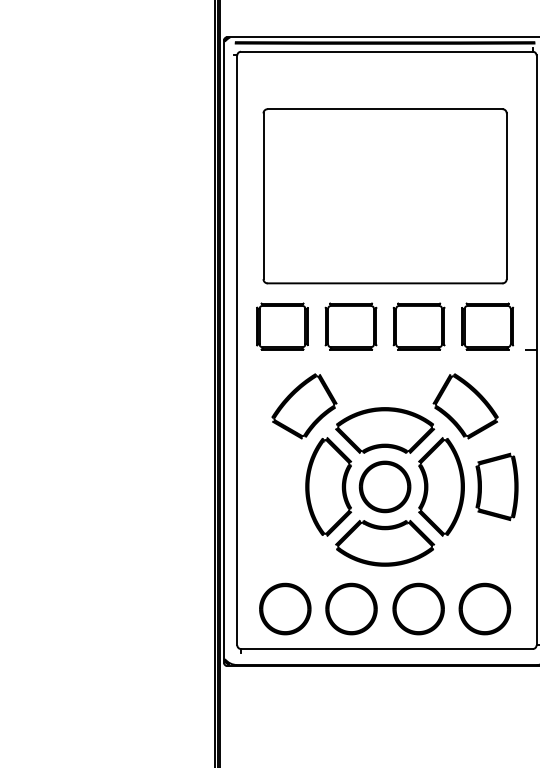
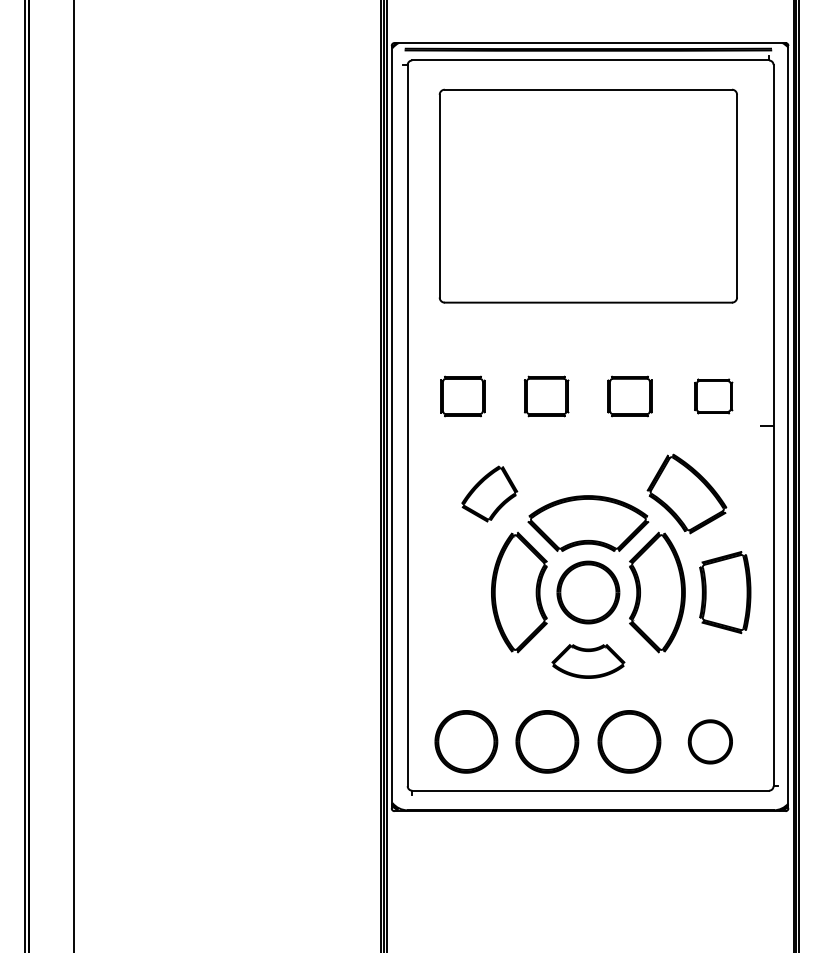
part: (384, 195) -> (587, 195), moved
part: (282, 326) -> (462, 396), size x0.7
part: (350, 326) -> (546, 396), size x0.7
part: (418, 326) -> (629, 396), size x0.7
part: (487, 326) -> (713, 396), size x0.6
part: (304, 405) -> (489, 493), size x0.7
part: (385, 543) -> (588, 661), size x0.6
part: (484, 608) -> (710, 741), size x0.7

